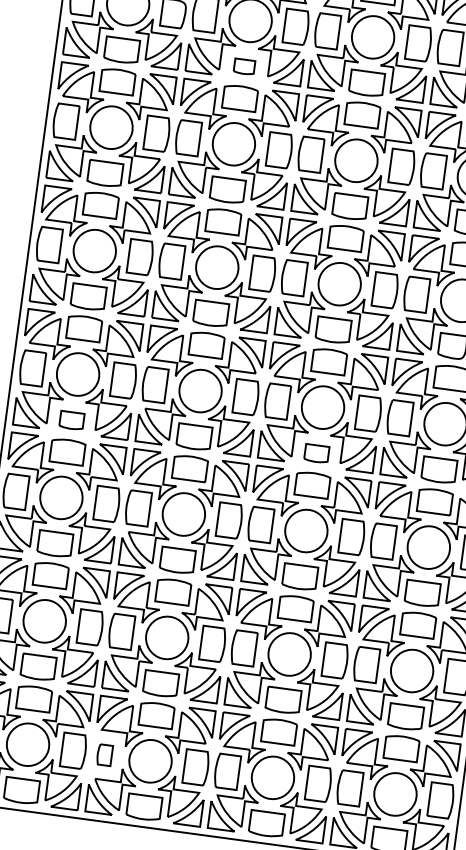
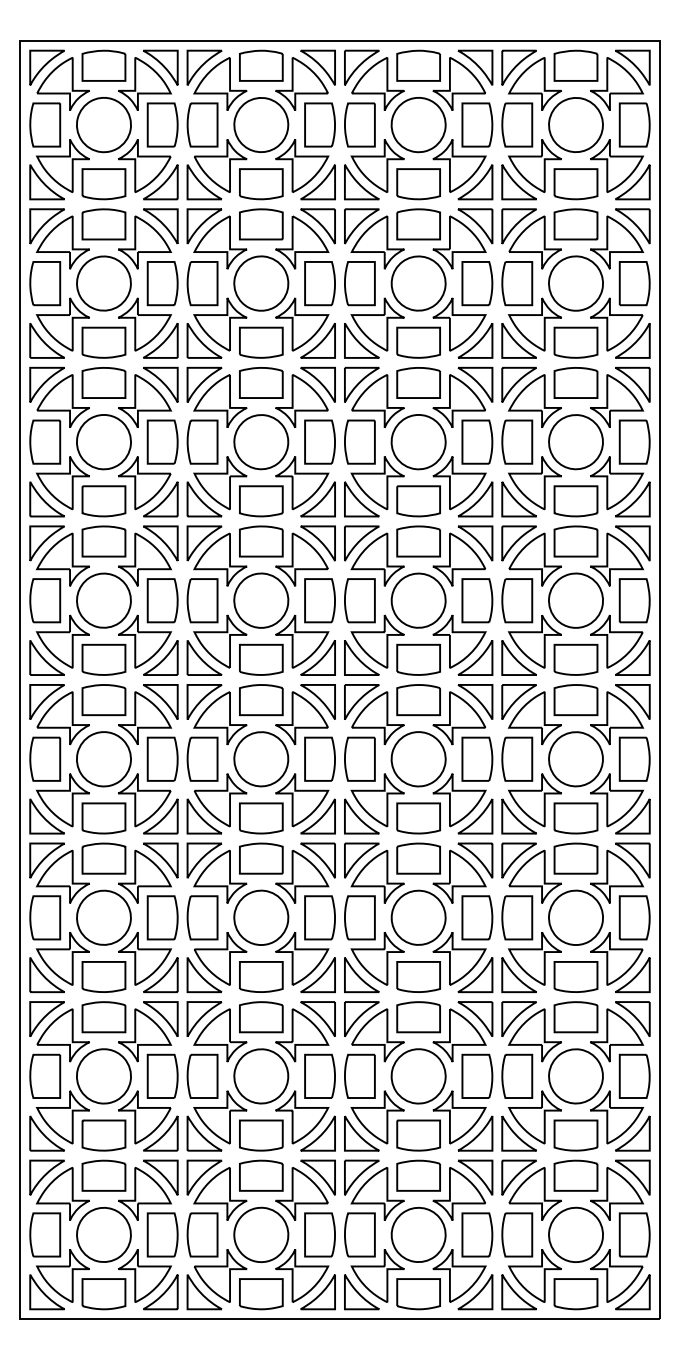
part: (244, 66) -> (261, 342), size x1.67
part: (71, 420) -> (103, 818), size x1.43
part: (316, 453) -> (418, 818), size x1.43
part: (104, 754) -> (202, 1234), size x1.67

